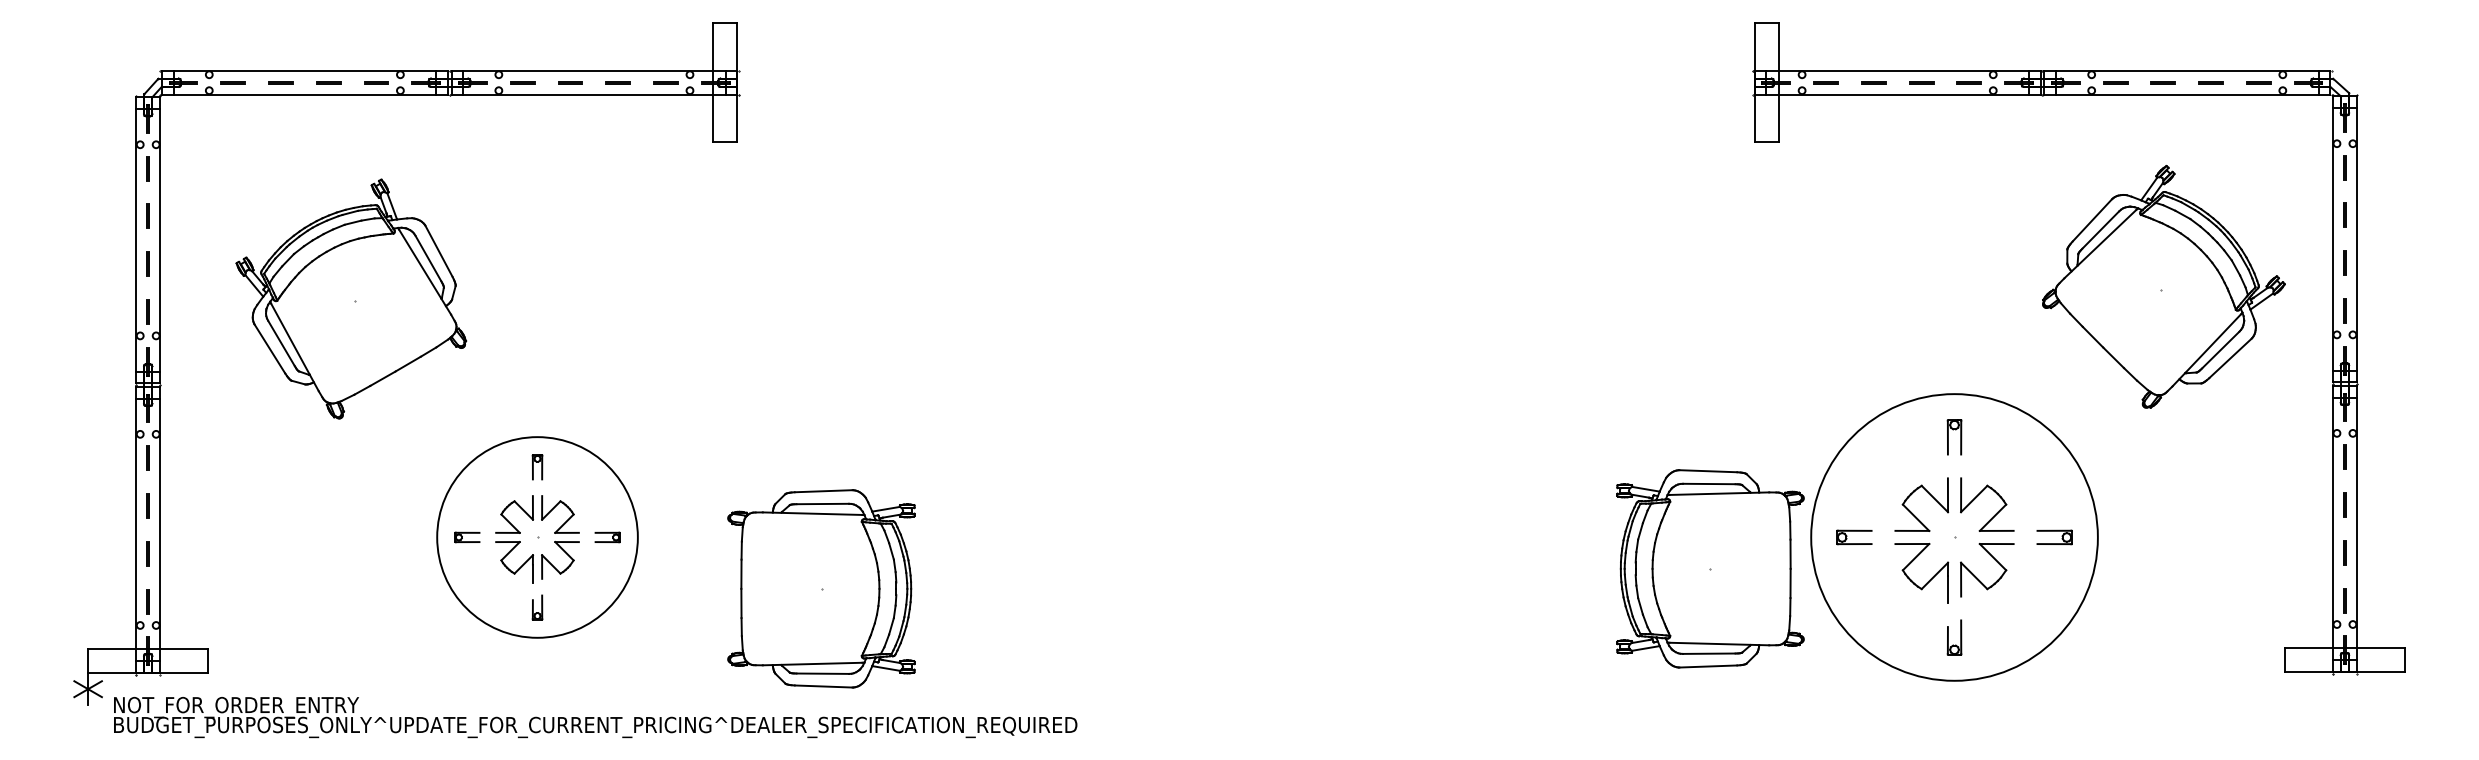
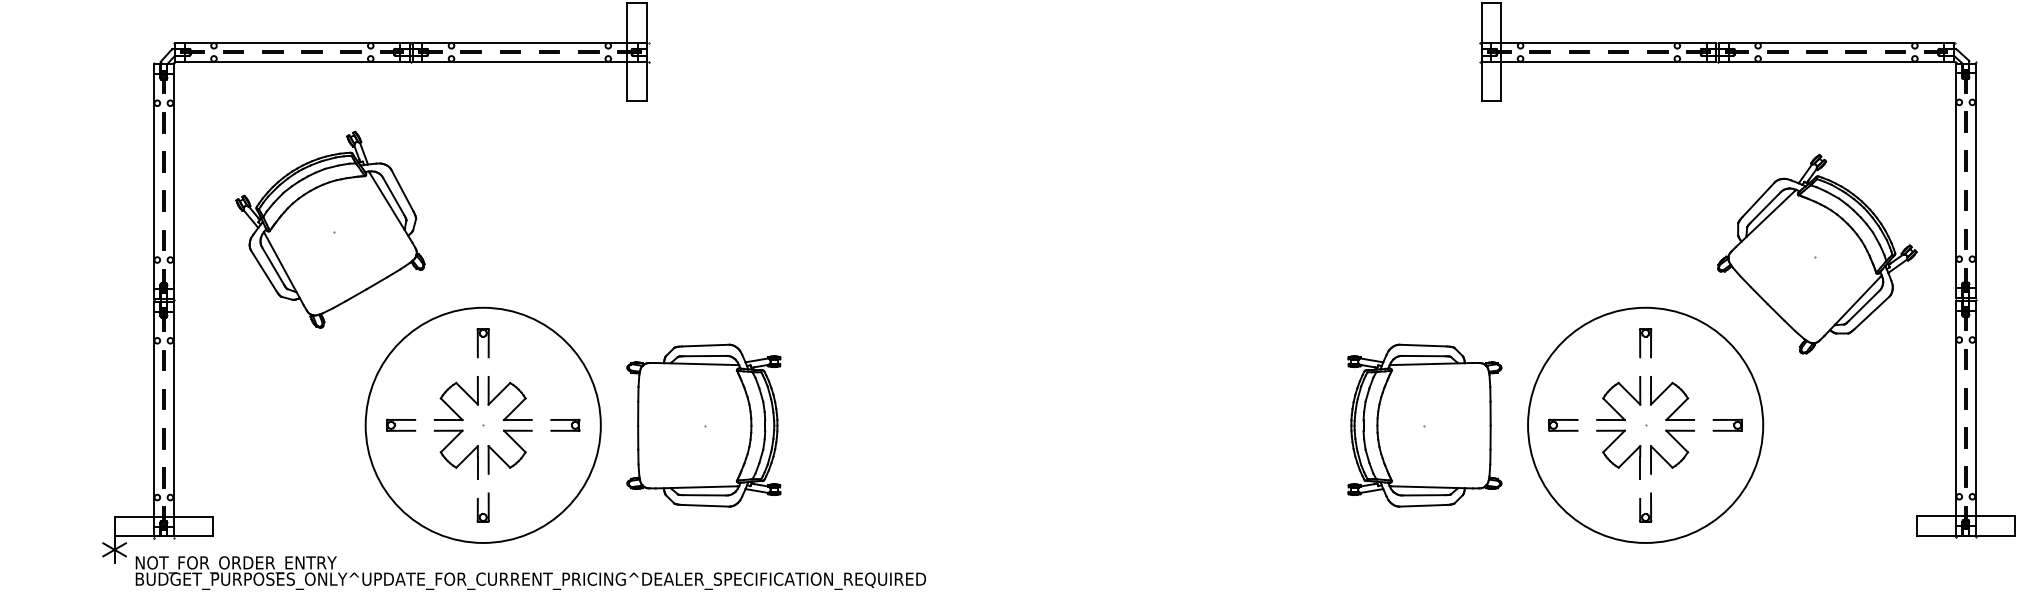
part: (2163, 286) -> (1817, 253), moved
part: (537, 537) -> (483, 425), size x1.43
part: (1710, 568) -> (1424, 425), moved
part: (821, 588) -> (703, 425), moved

